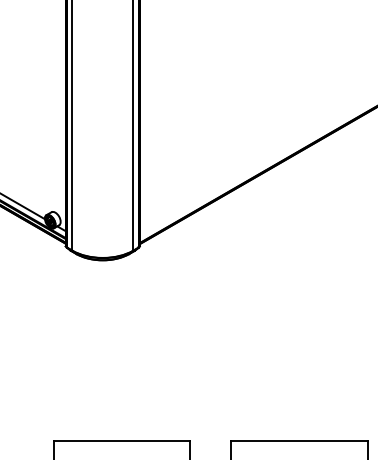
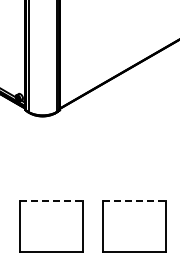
line: (121, 440) -> (51, 200), solid -> dashed
line: (299, 440) -> (134, 200), solid -> dashed

